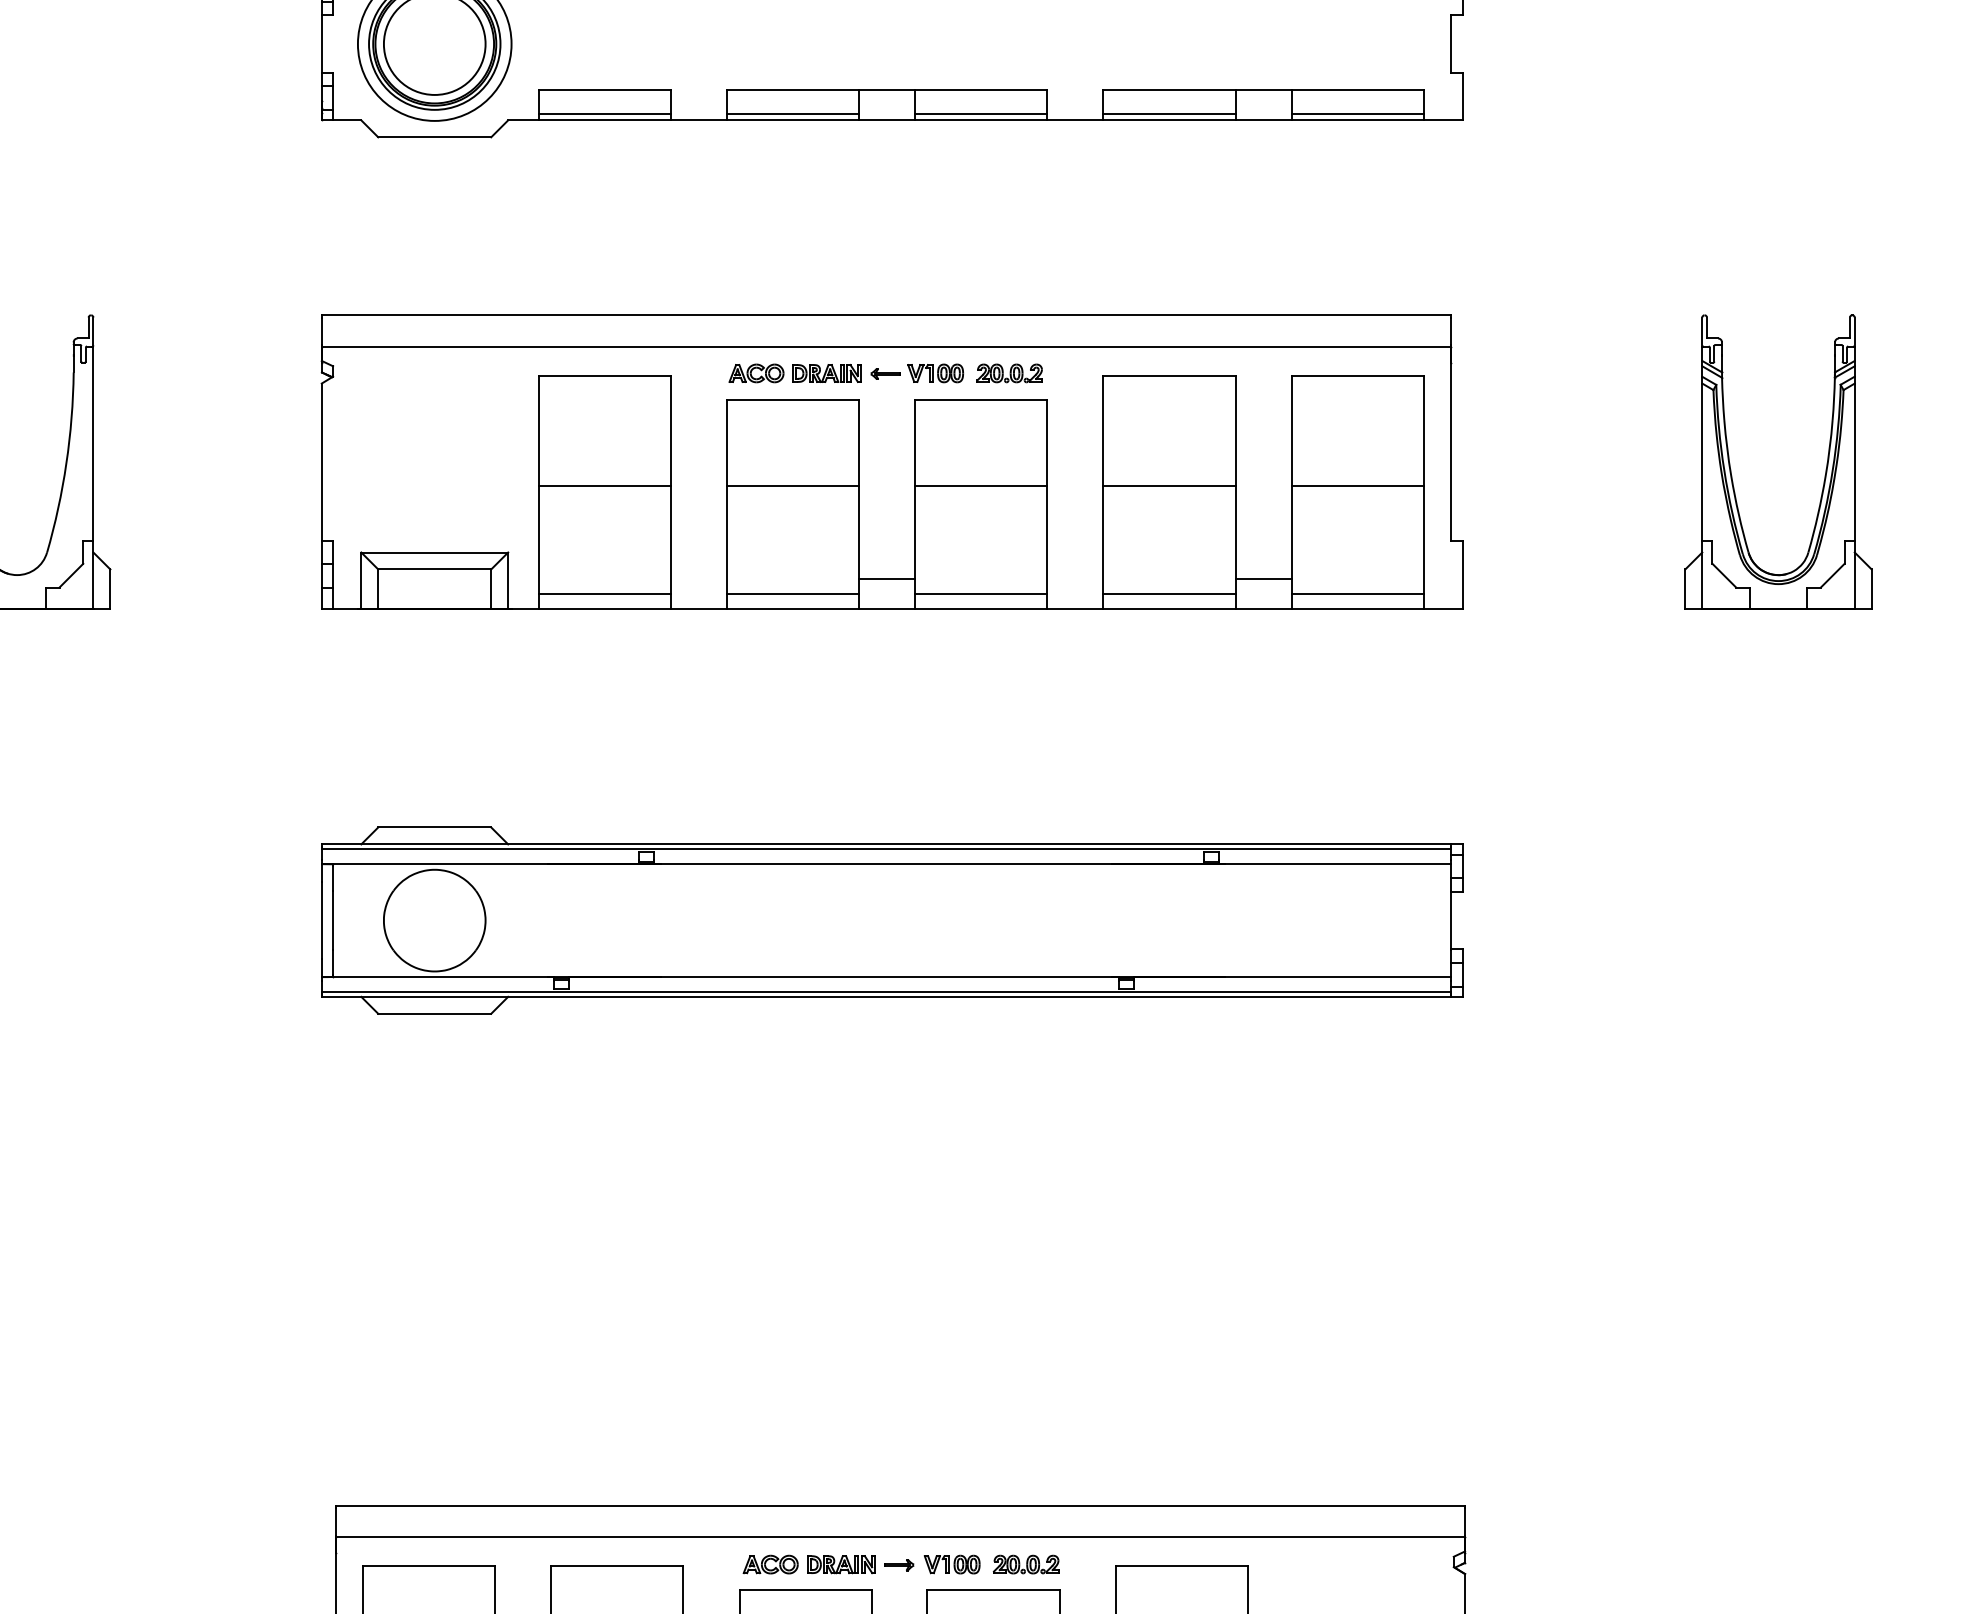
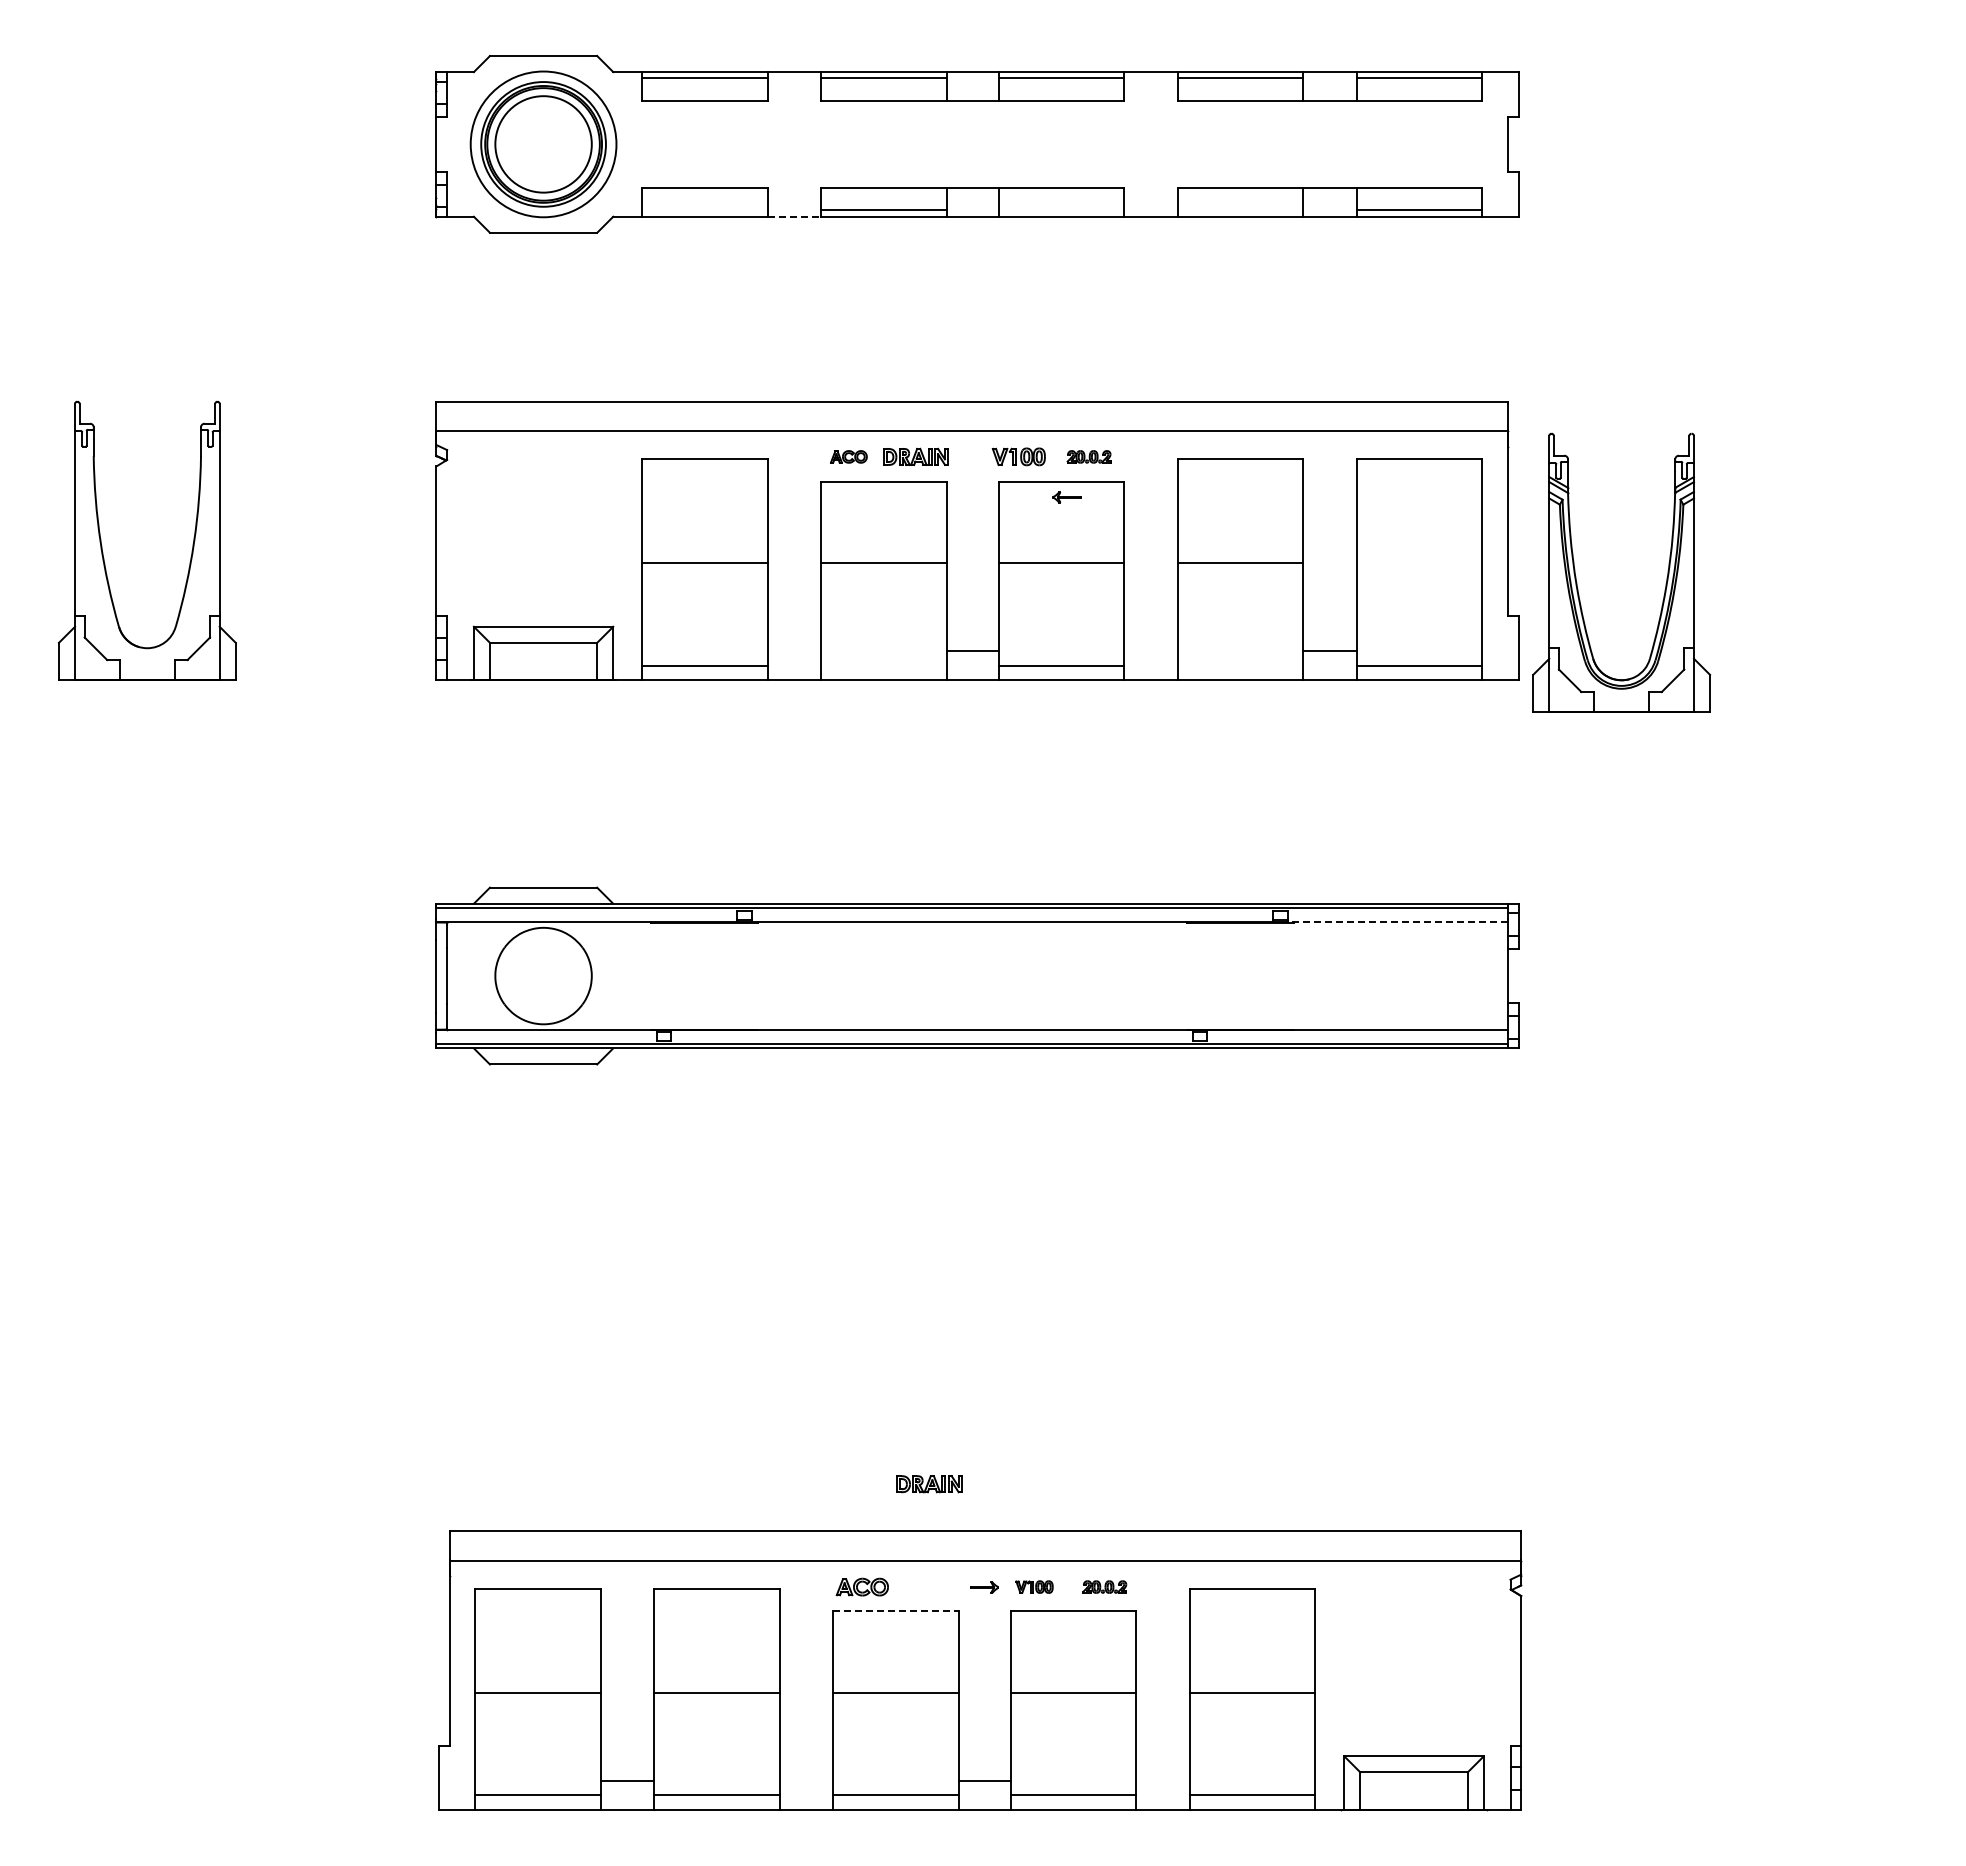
line: (604, 113) -> (704, 210), removed
line: (980, 113) -> (1061, 210), removed
line: (1169, 113) -> (1240, 210), removed
line: (699, 120) -> (794, 216), solid -> dashed
part: (756, 373) -> (848, 456), size x0.7
part: (1009, 373) -> (1088, 456), size x0.7
part: (884, 374) -> (1066, 497), moved
part: (1732, 472) -> (1577, 582), moved
line: (1357, 485) -> (1419, 563), removed
line: (792, 593) -> (883, 665), removed
line: (1169, 593) -> (1240, 665), removed
line: (1334, 864) -> (1397, 922), solid -> dashed
part: (952, 1563) -> (1034, 1586), size x0.7
part: (1025, 1563) -> (1104, 1586), size x0.7
part: (841, 1565) -> (929, 1484), moved
line: (805, 1590) -> (895, 1611), solid -> dashed

